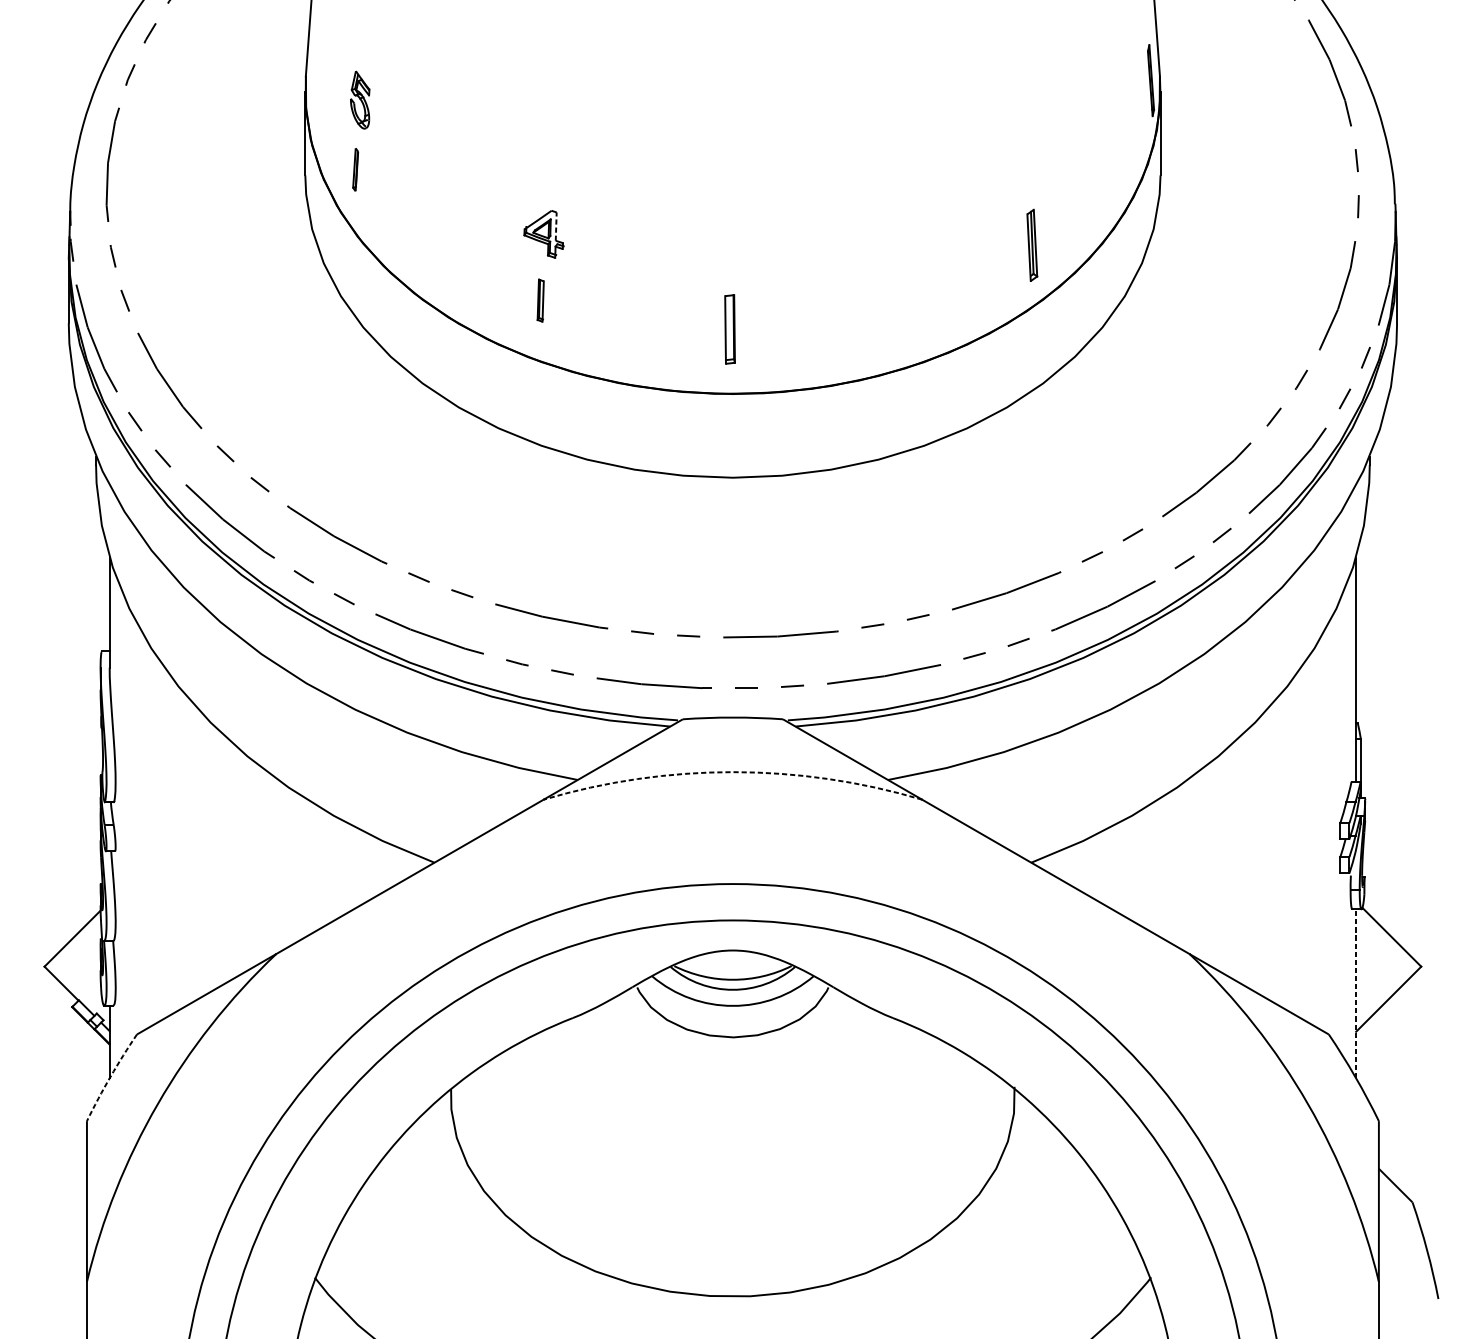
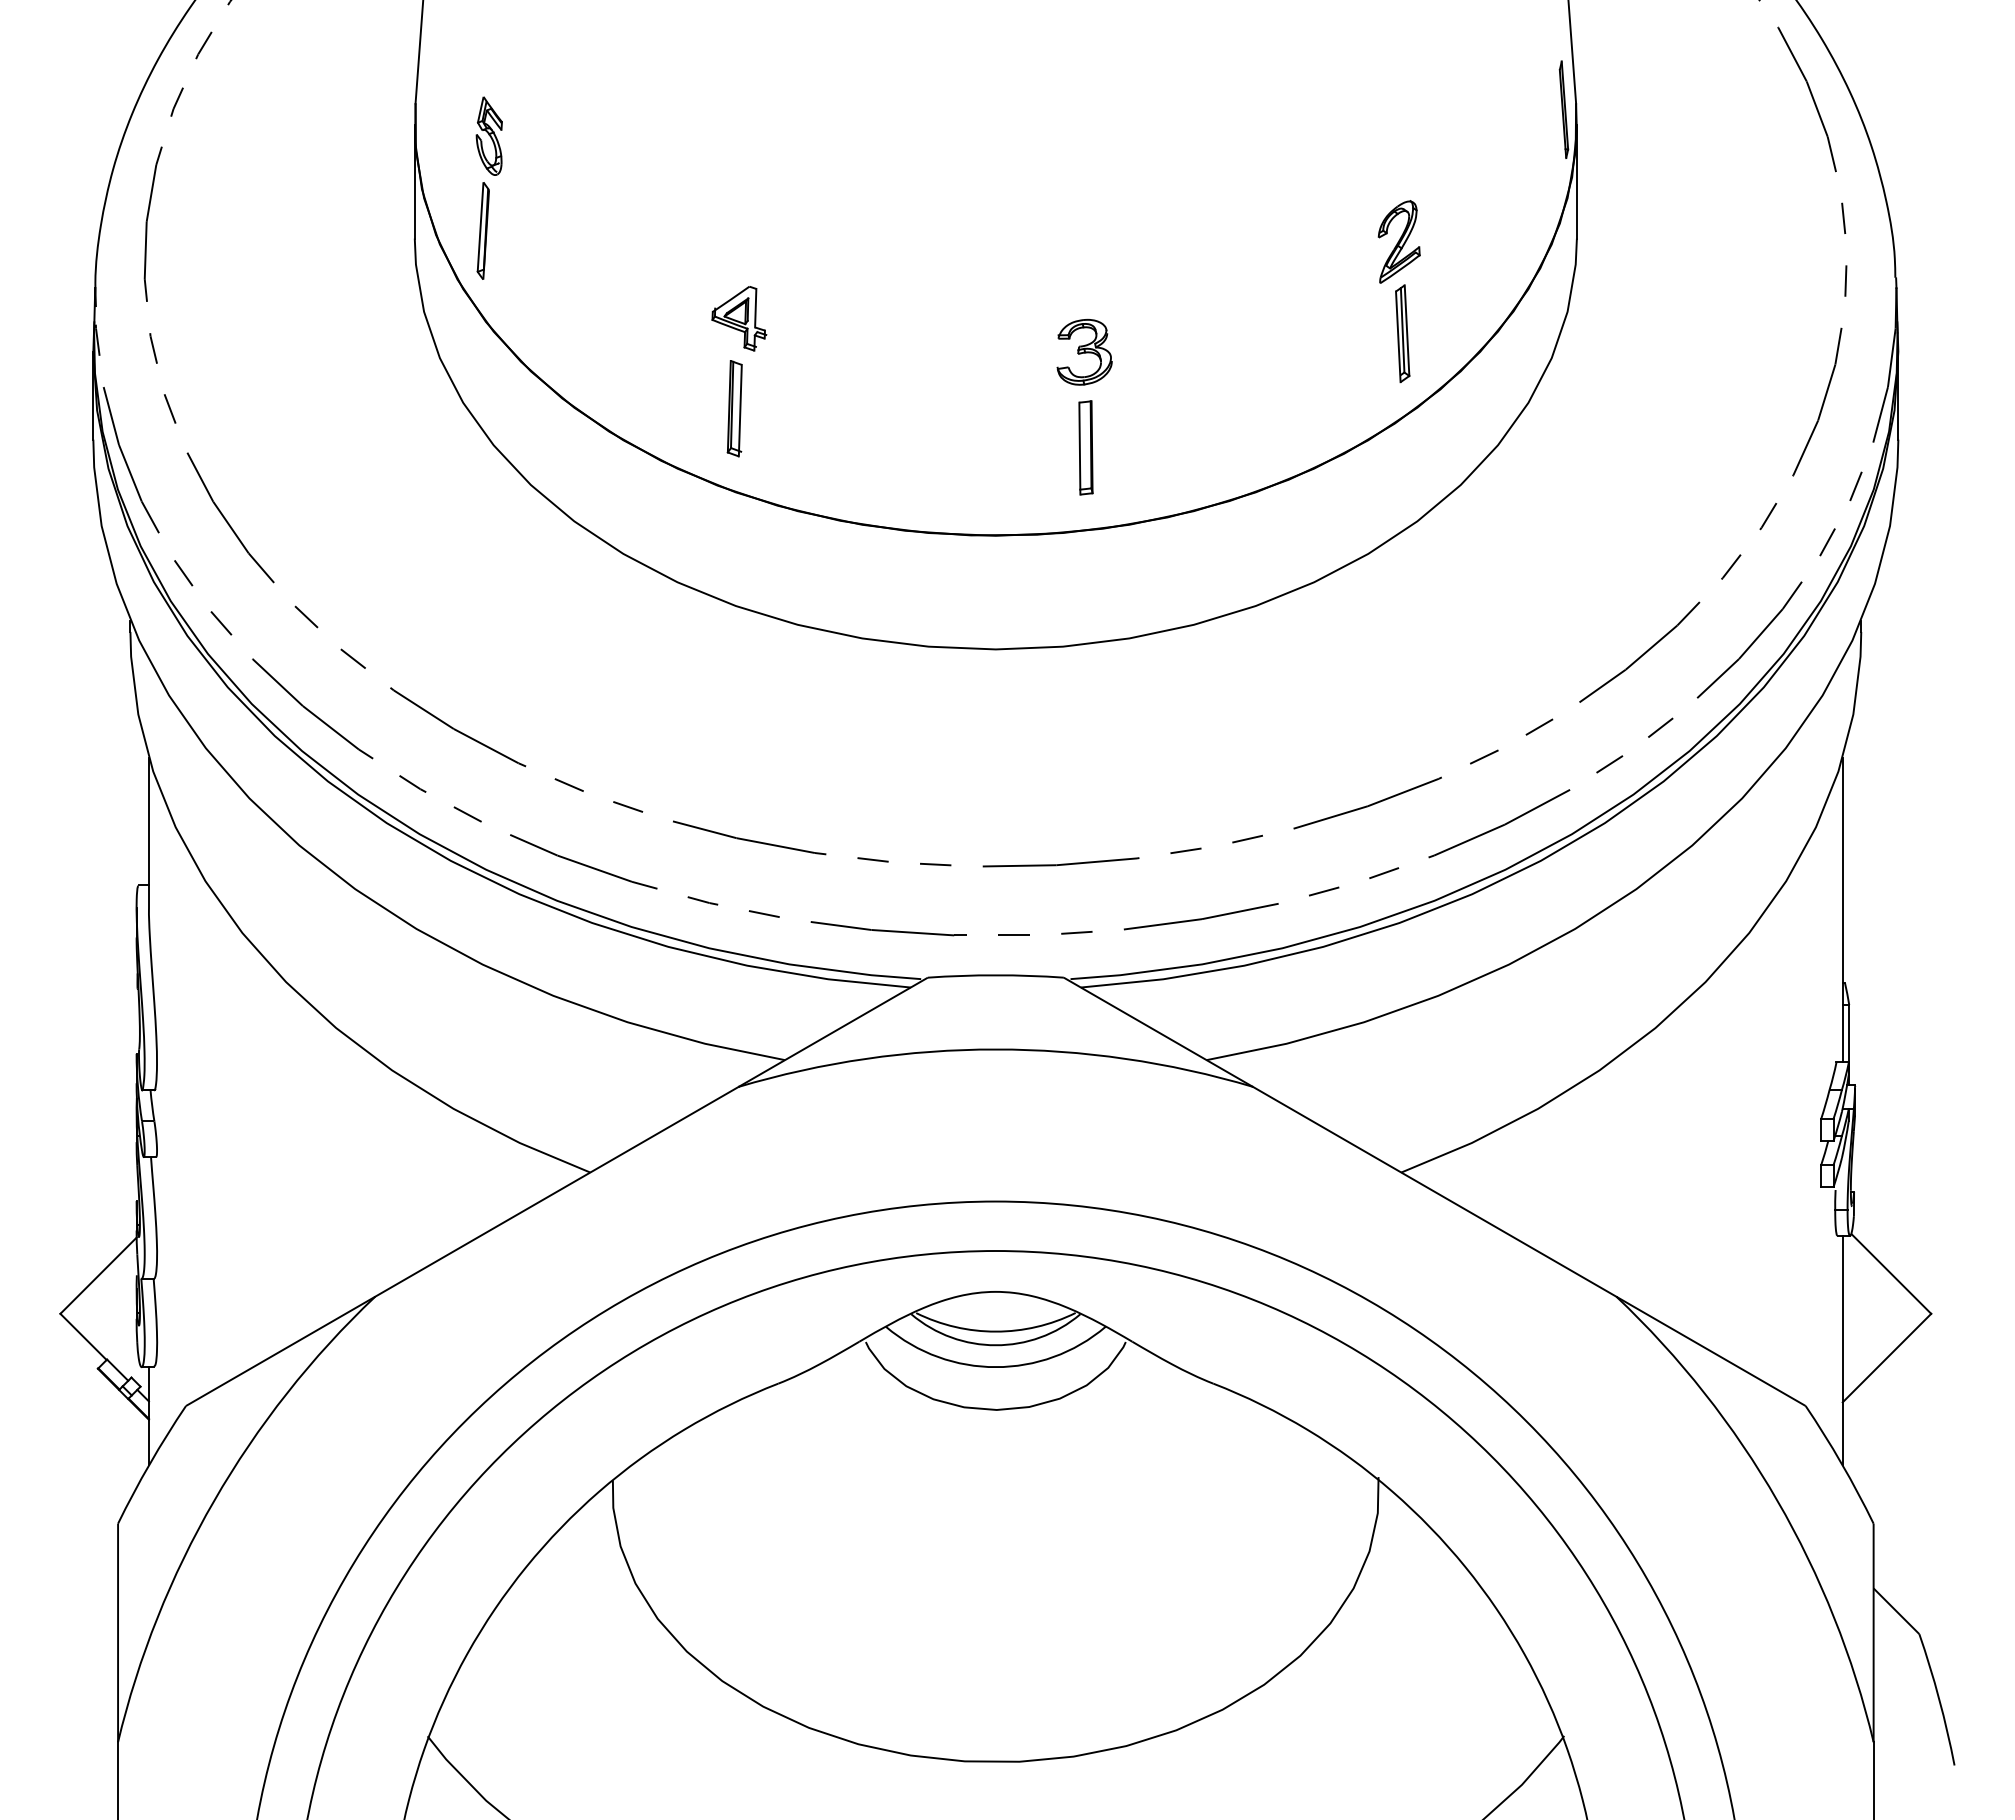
part: (355, 169) -> (482, 230), size x1.67
part: (1029, 177) -> (1398, 241), added
line: (556, 226) -> (755, 307), dashed -> solid
part: (798, 258) -> (1084, 351), added
part: (540, 300) -> (734, 408), size x1.67
part: (729, 329) -> (1085, 447), moved
arc: (732, 772) -> (995, 1049), dashed -> solid
line: (1355, 993) -> (1842, 1350), dashed -> solid
arc: (110, 1076) -> (150, 1463), dashed -> solid

